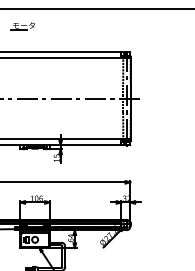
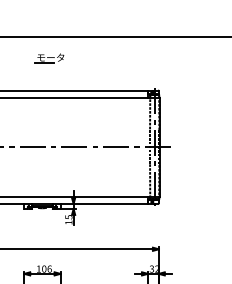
part: (22, 26) -> (48, 58), moved

